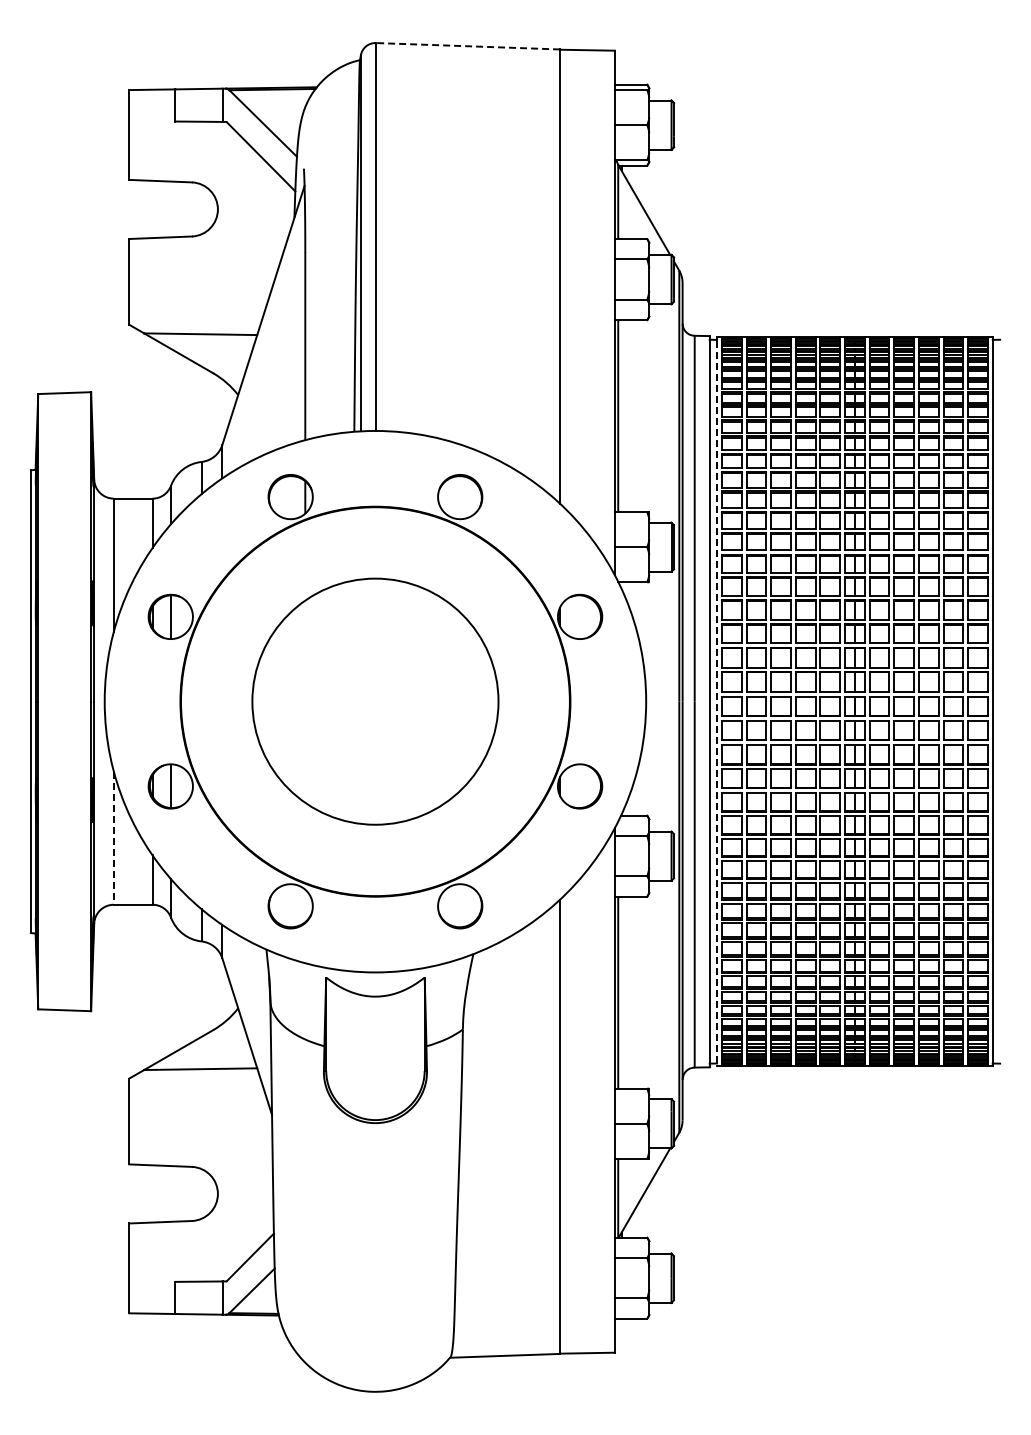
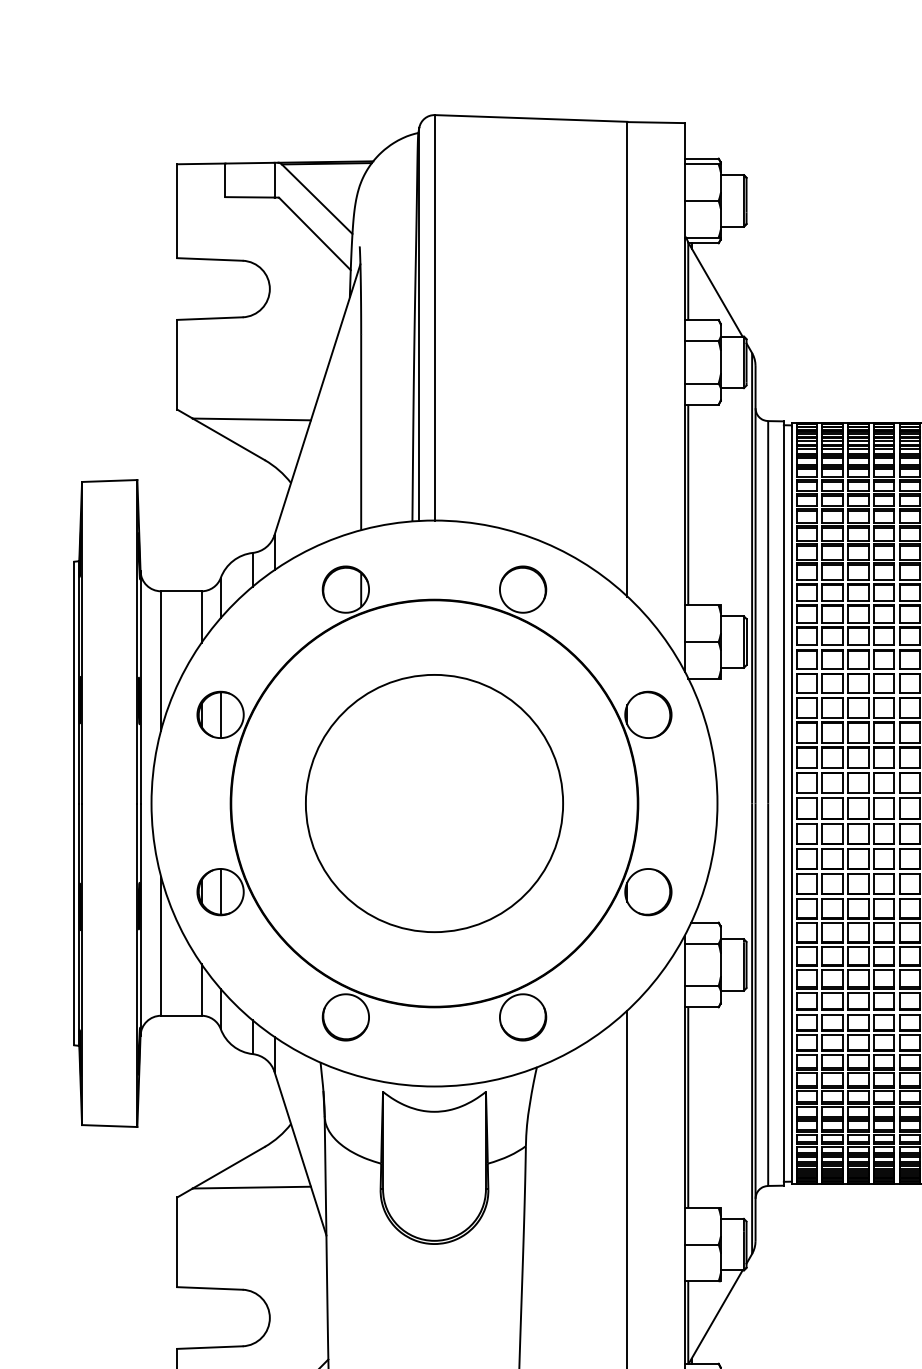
line: (467, 46) -> (530, 118), dashed -> solid
line: (717, 704) -> (792, 806), dashed -> solid
line: (113, 838) -> (160, 946), dashed -> solid

